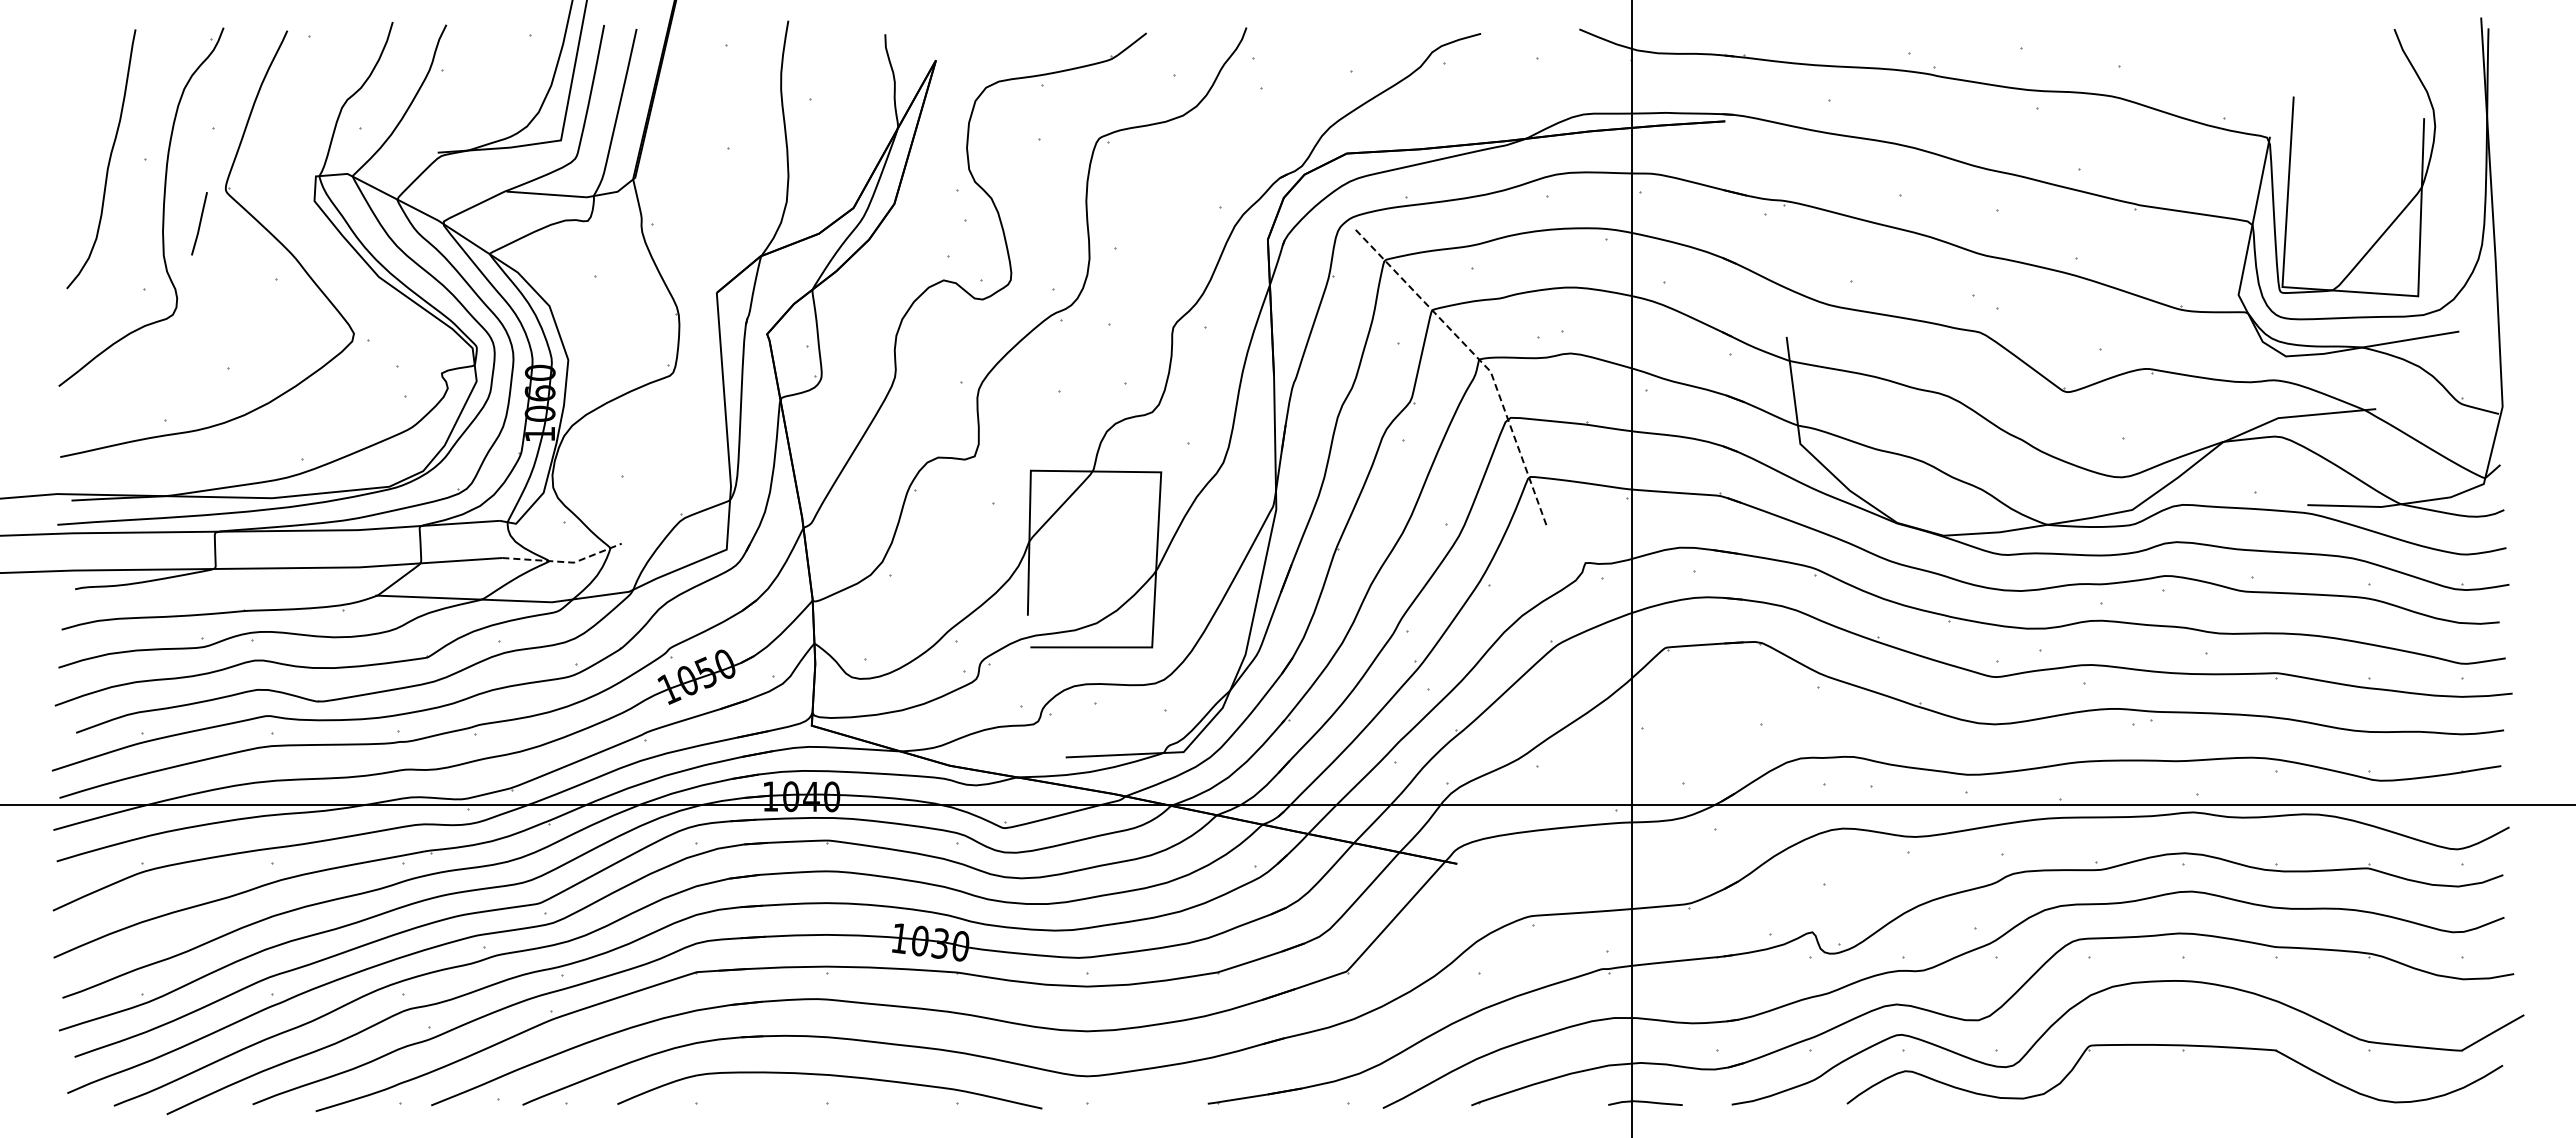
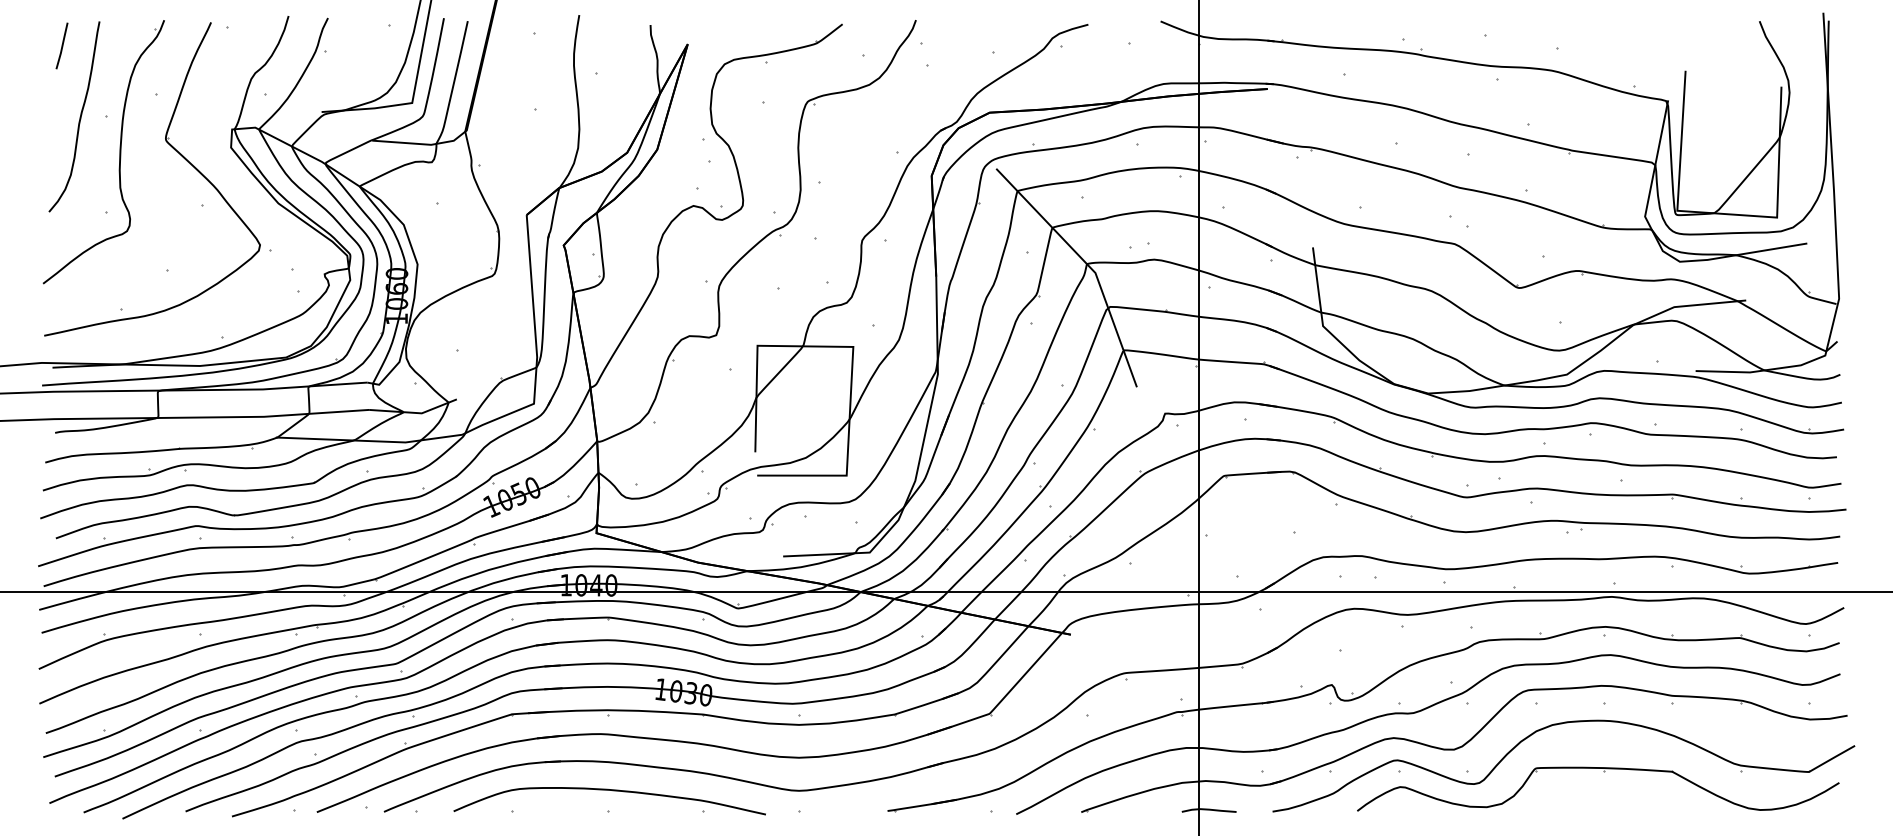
line: (199, 223) -> (62, 45), moved
line: (1481, 361) -> (1088, 265), dashed -> solid
line: (565, 562) -> (415, 413), dashed -> solid

